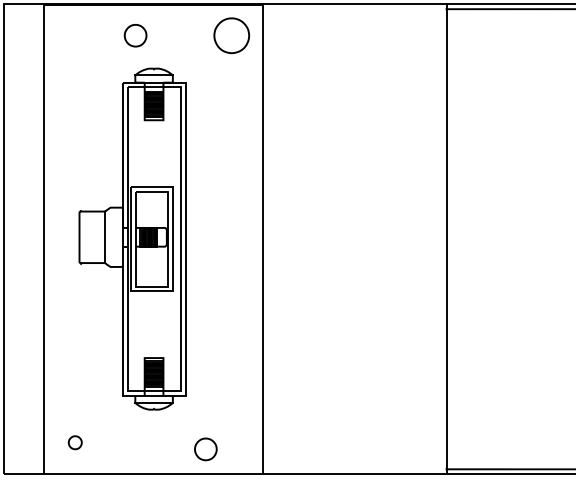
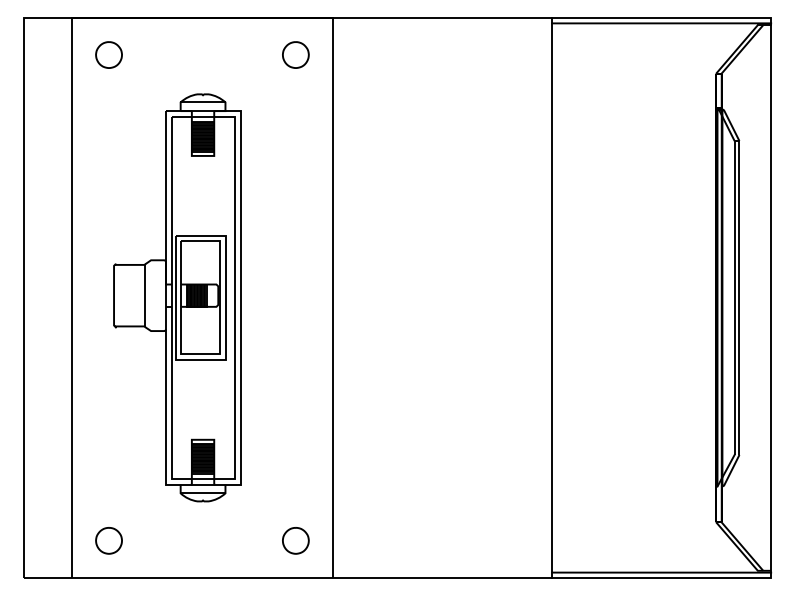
part: (135, 35) -> (108, 54), moved
part: (231, 35) -> (295, 54), size x0.62
part: (74, 442) -> (108, 540), size x1.67
part: (205, 449) -> (295, 540), moved

